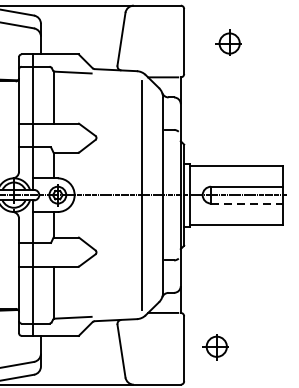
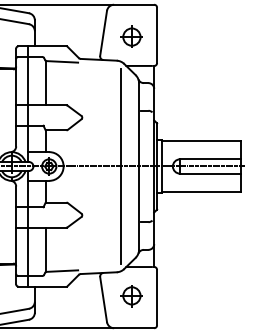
part: (229, 42) -> (131, 36), moved
line: (246, 203) -> (210, 173), dashed -> solid
part: (216, 347) -> (131, 296), moved

